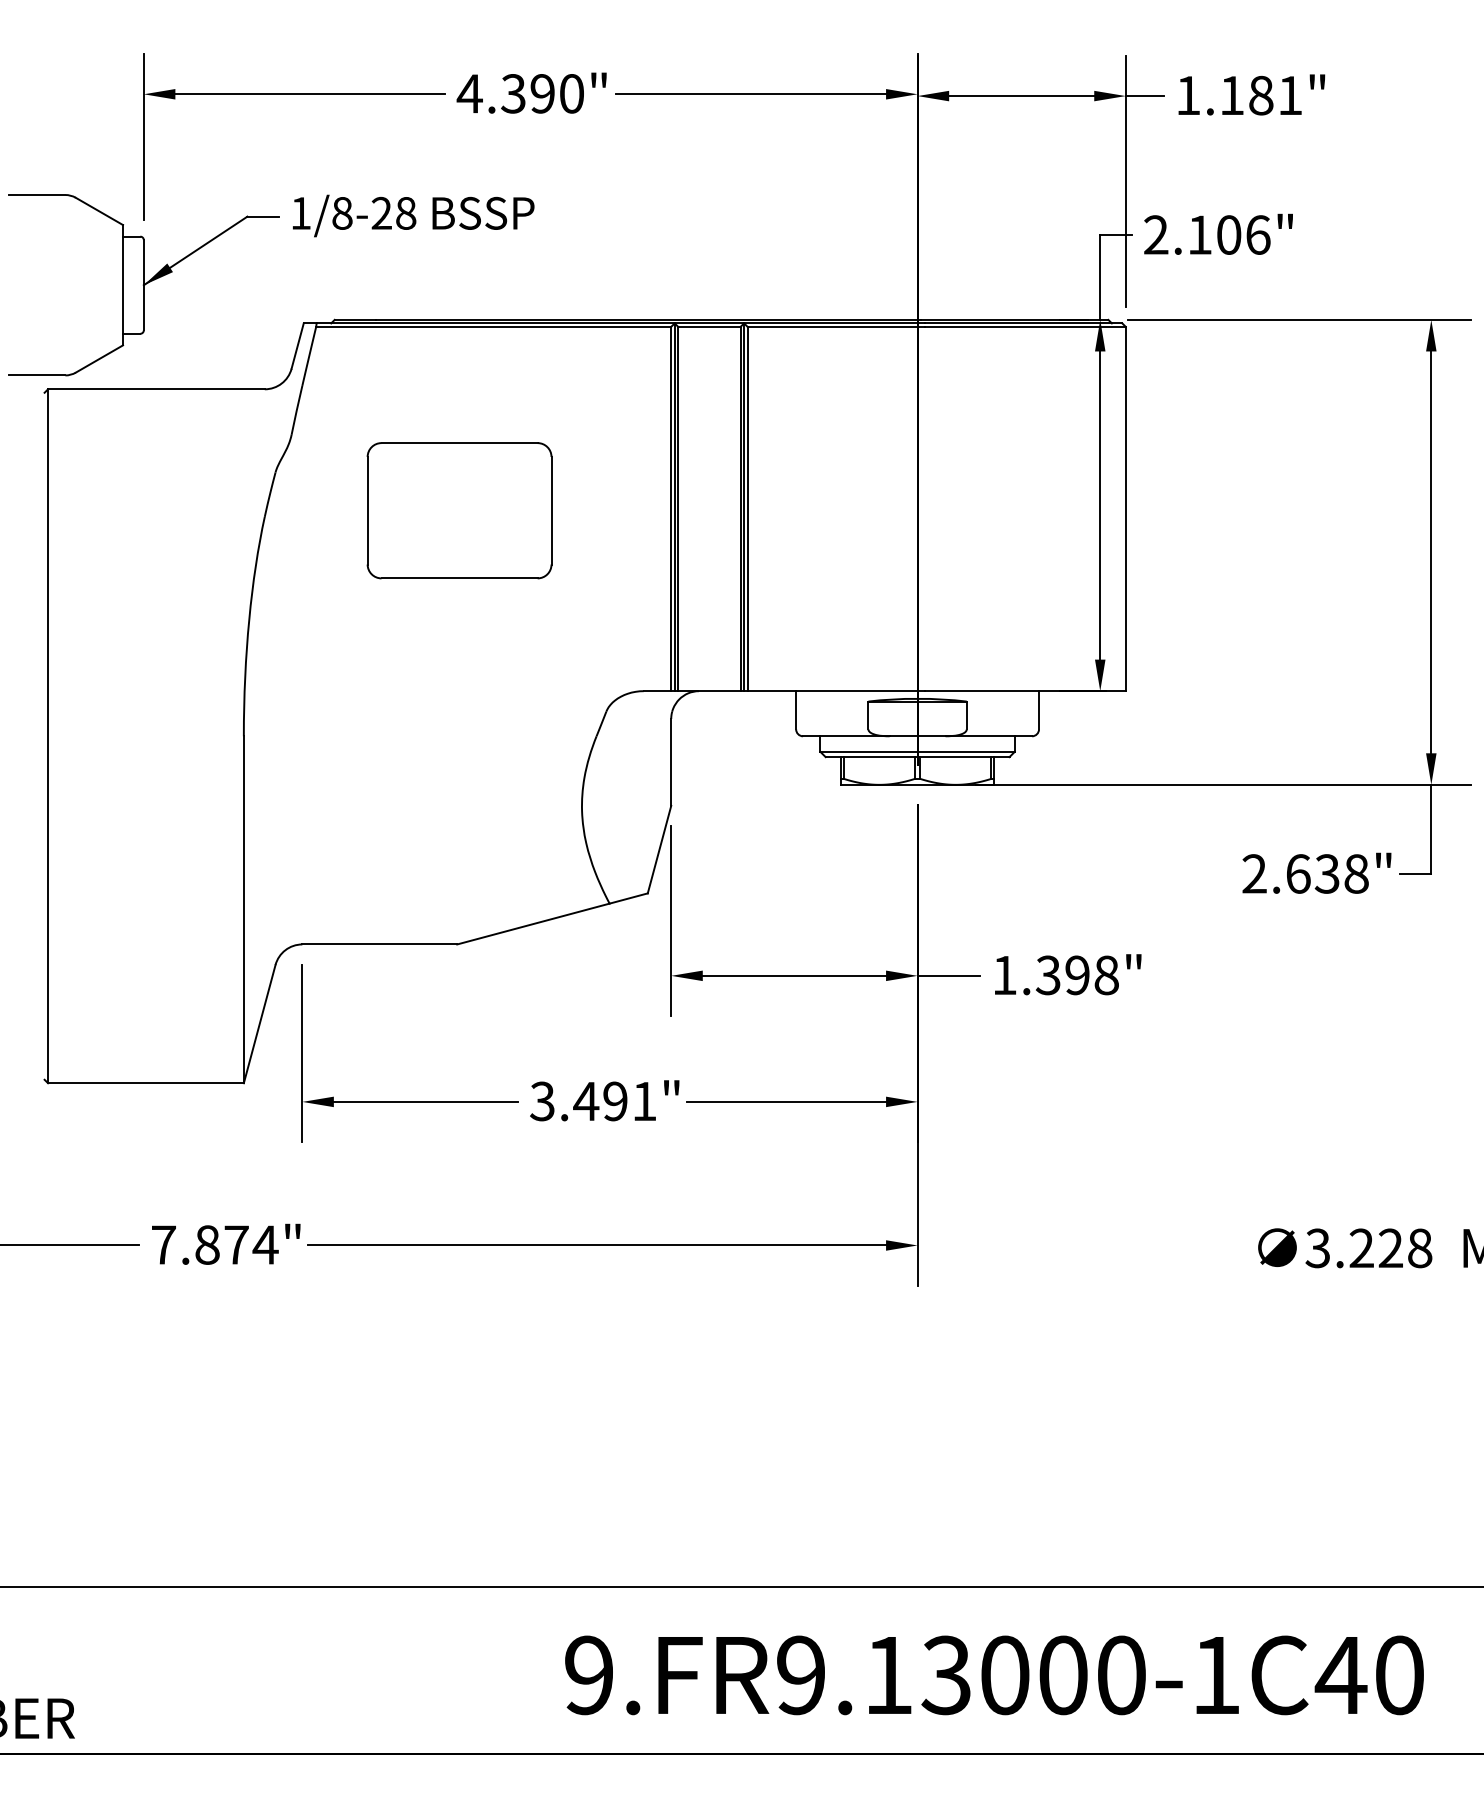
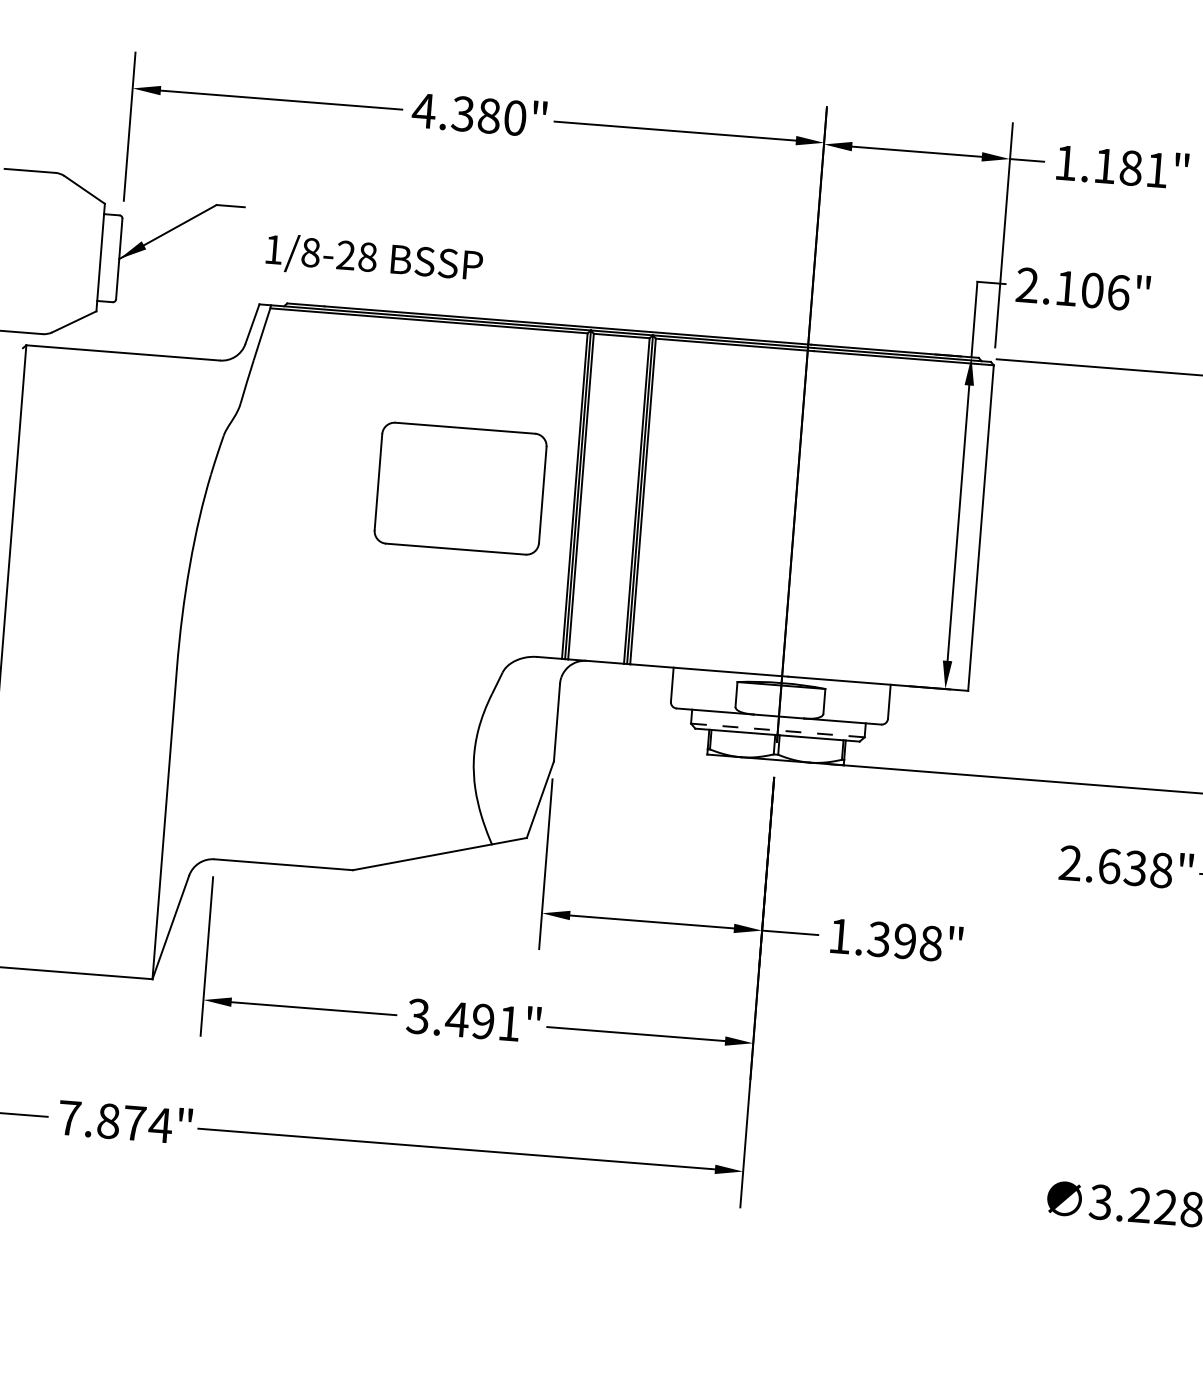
text: (542, 93) -> (488, 115), 4.390" -> 4.380"
text: (413, 215) -> (374, 259), moved
part: (459, 510) -> (460, 488), moved
line: (918, 751) -> (778, 730), solid -> dashed

